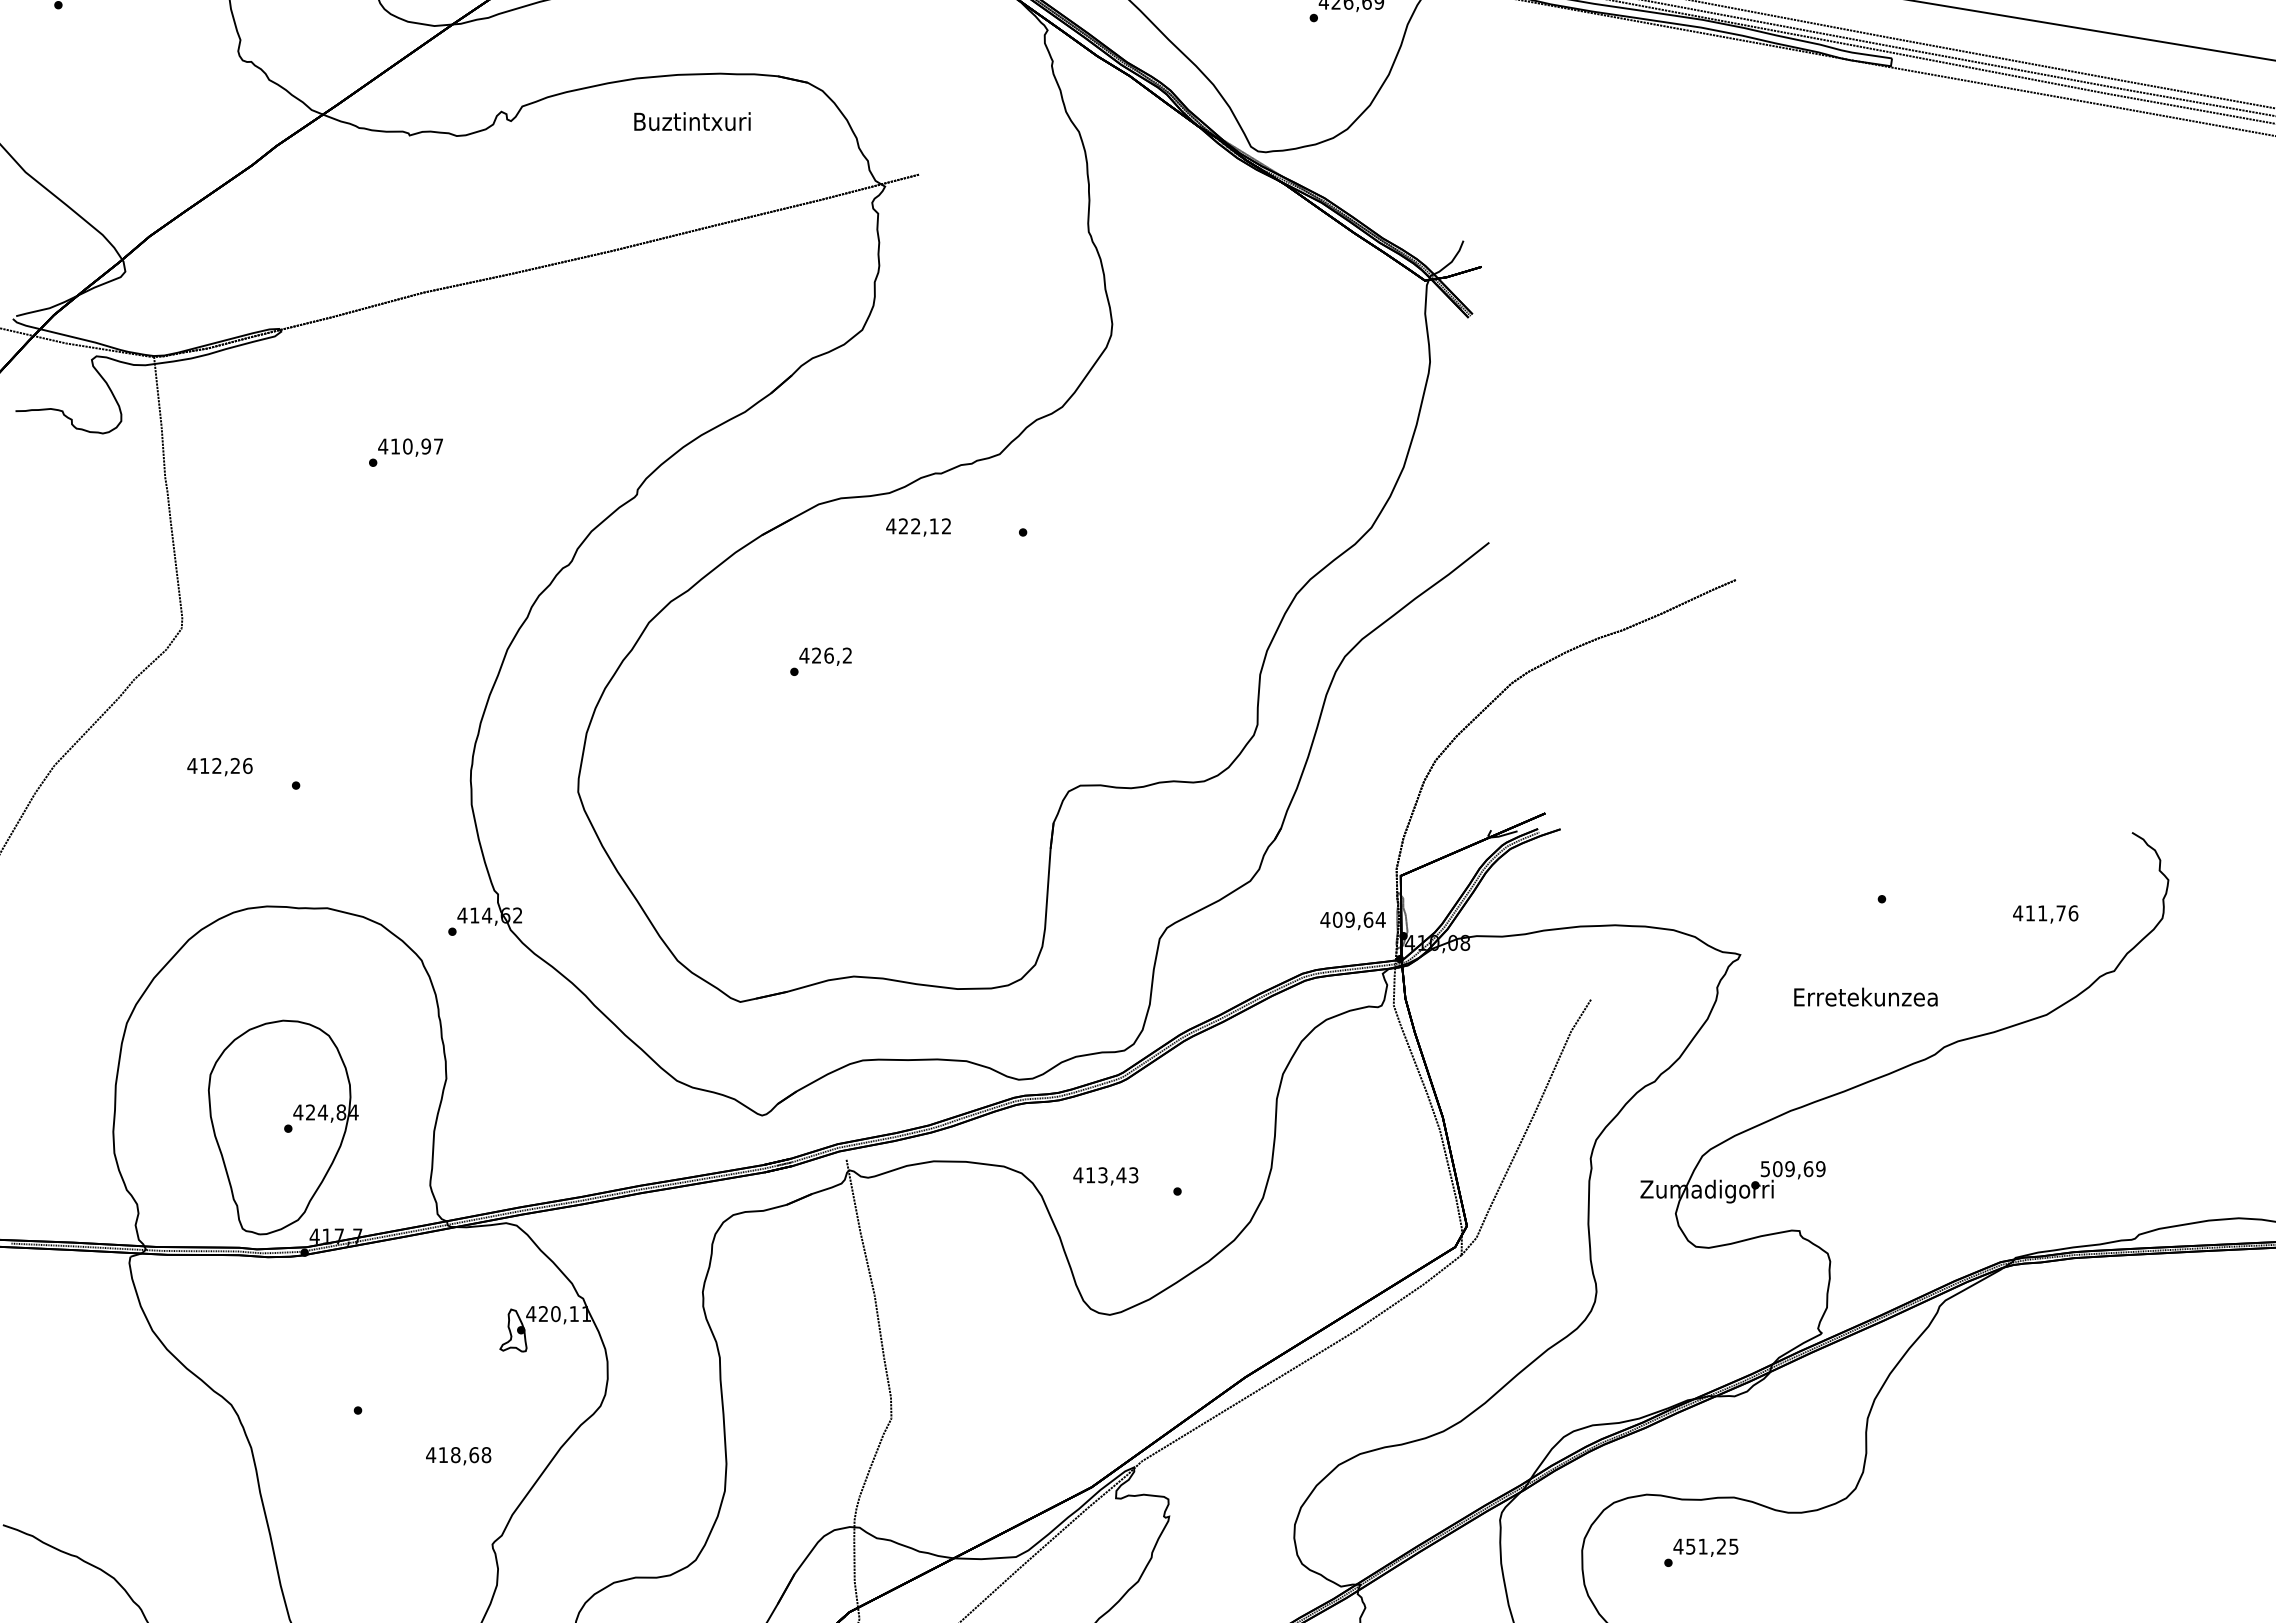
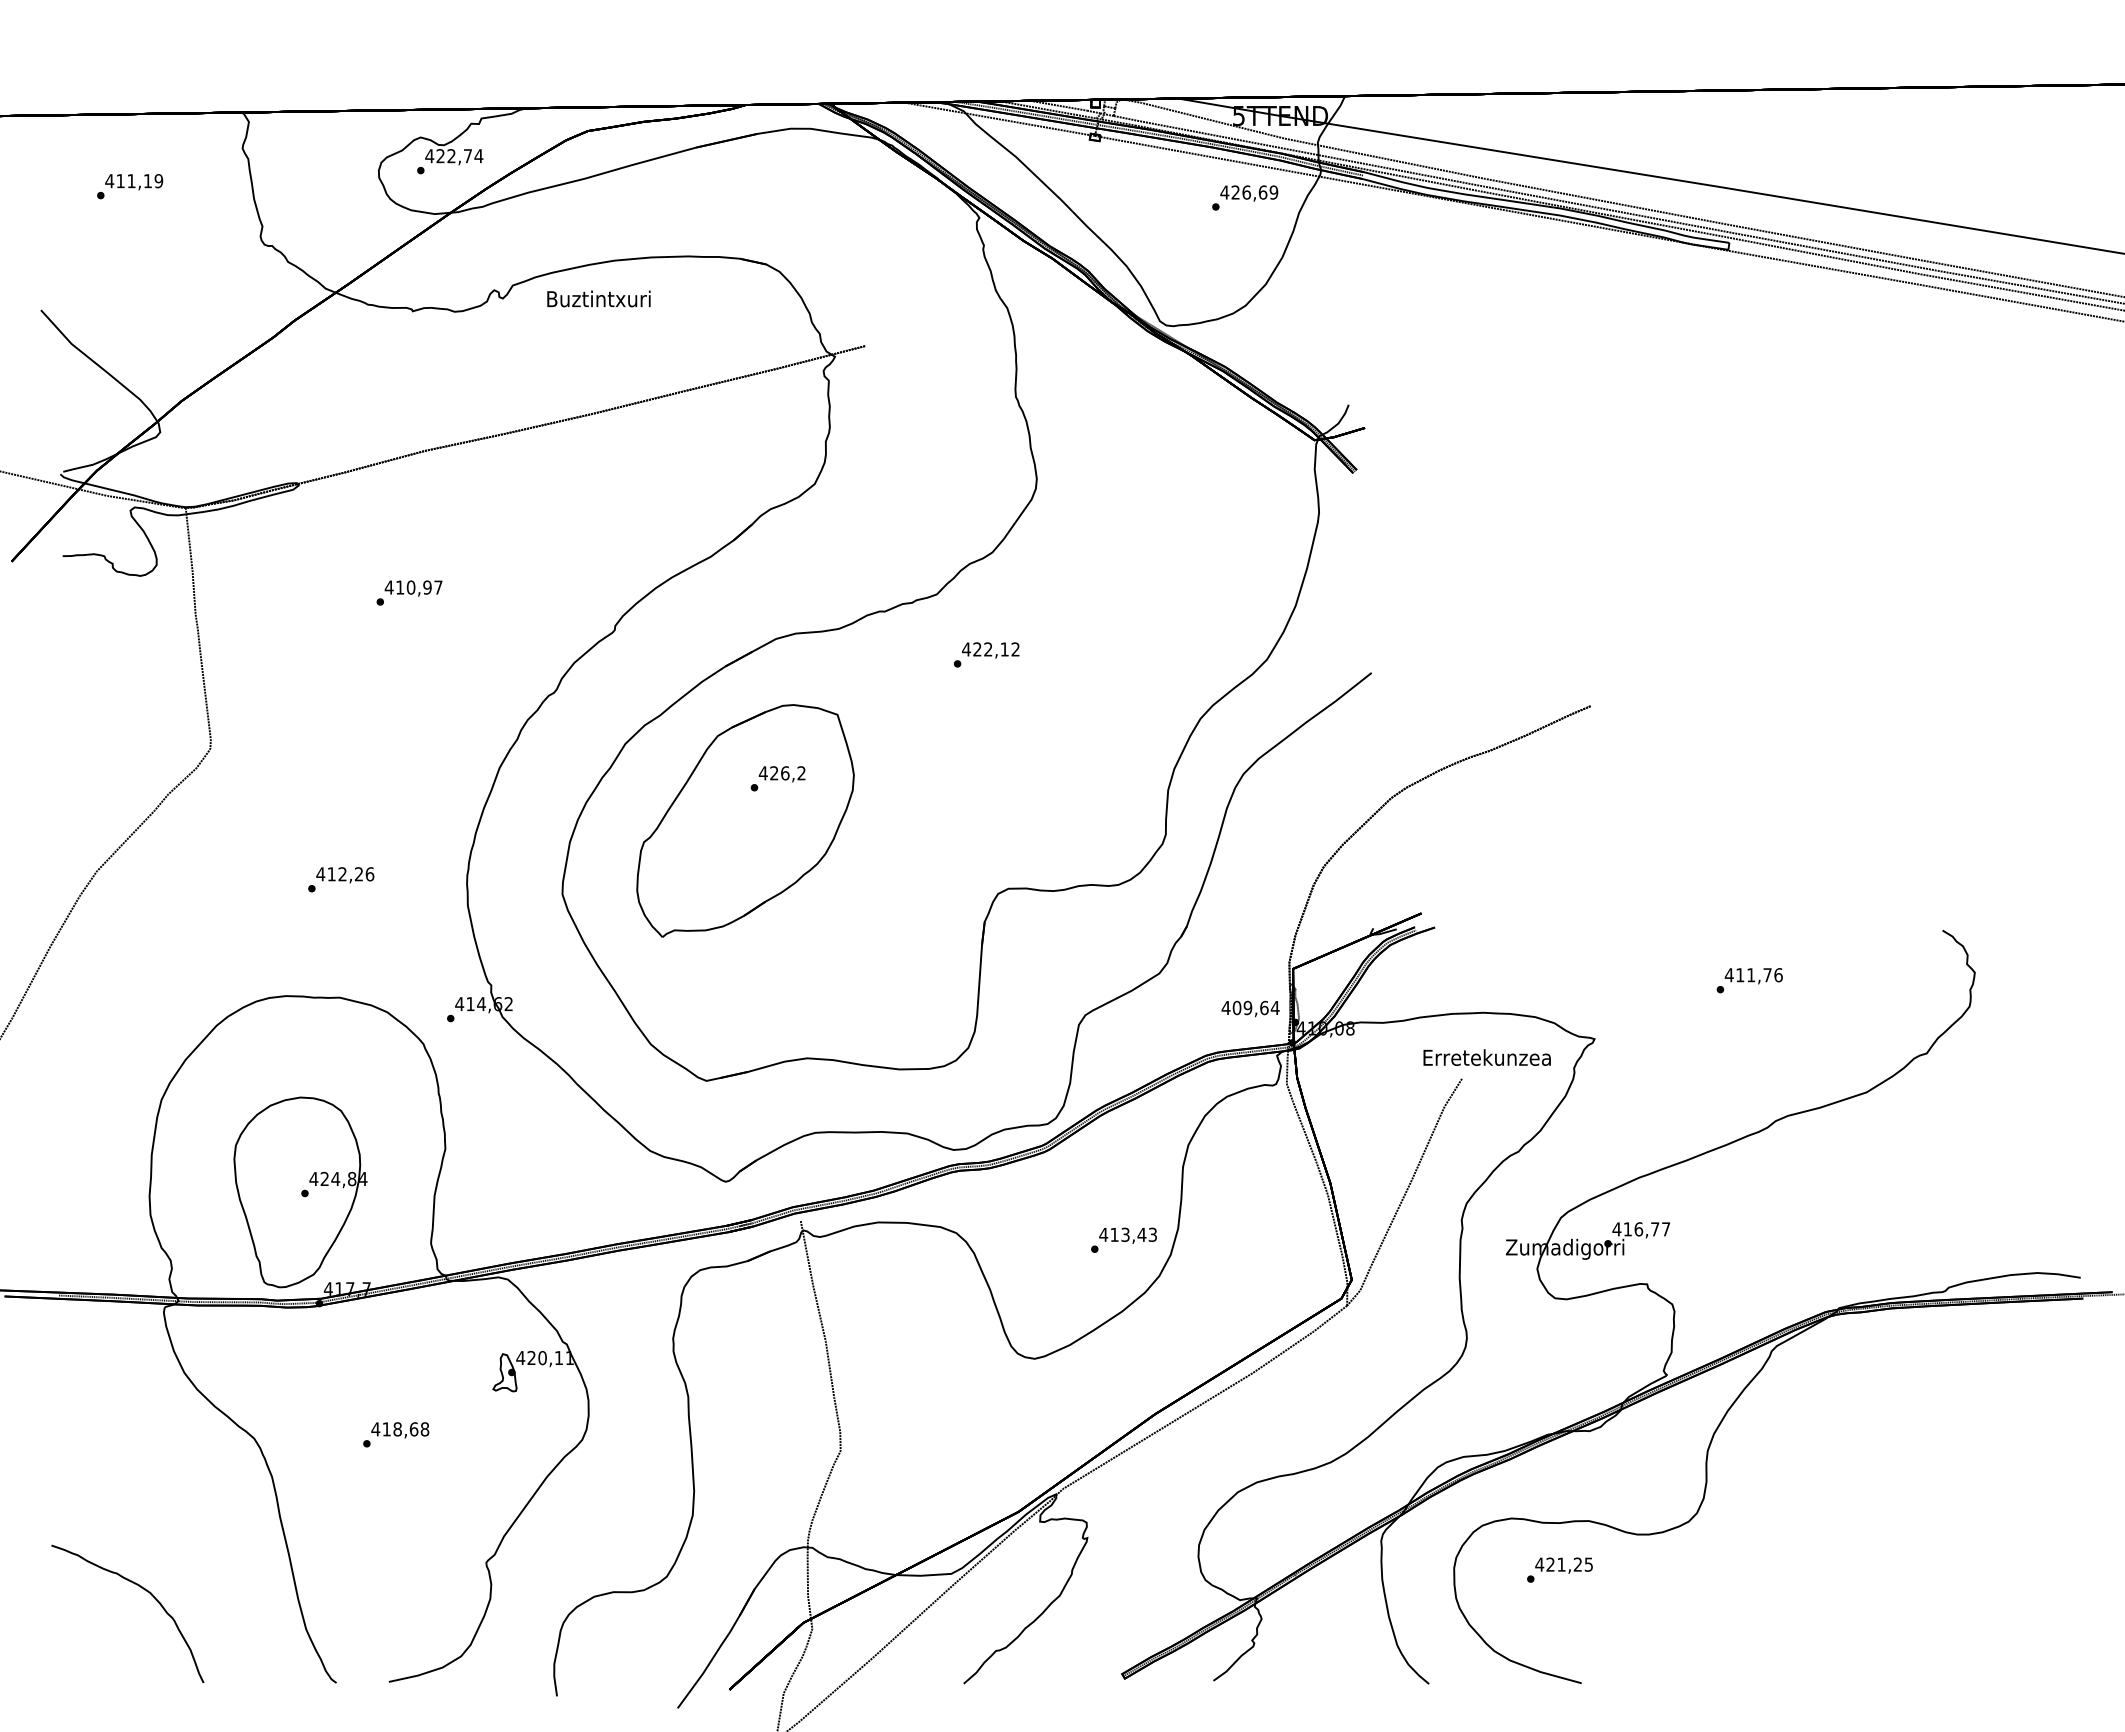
text: (691, 121) -> (598, 298), moved
text: (918, 527) -> (990, 650), moved
part: (784, 708) -> (745, 820), added
text: (220, 767) -> (345, 875), moved
text: (2045, 914) -> (1753, 976), moved
text: (1865, 997) -> (1486, 1057), moved
text: (1793, 1169) -> (1641, 1229), 509,69 -> 416,77
text: (1105, 1176) -> (1127, 1235), moved
text: (458, 1456) -> (400, 1430), moved
text: (1690, 1546) -> (1550, 1564), 451,25 -> 421,25

